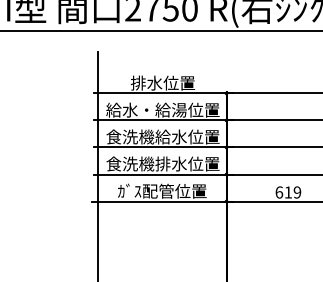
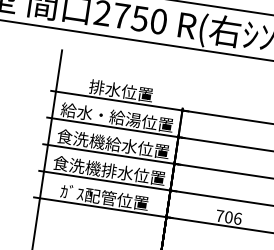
text: (288, 192) -> (229, 217), 619 -> 706

